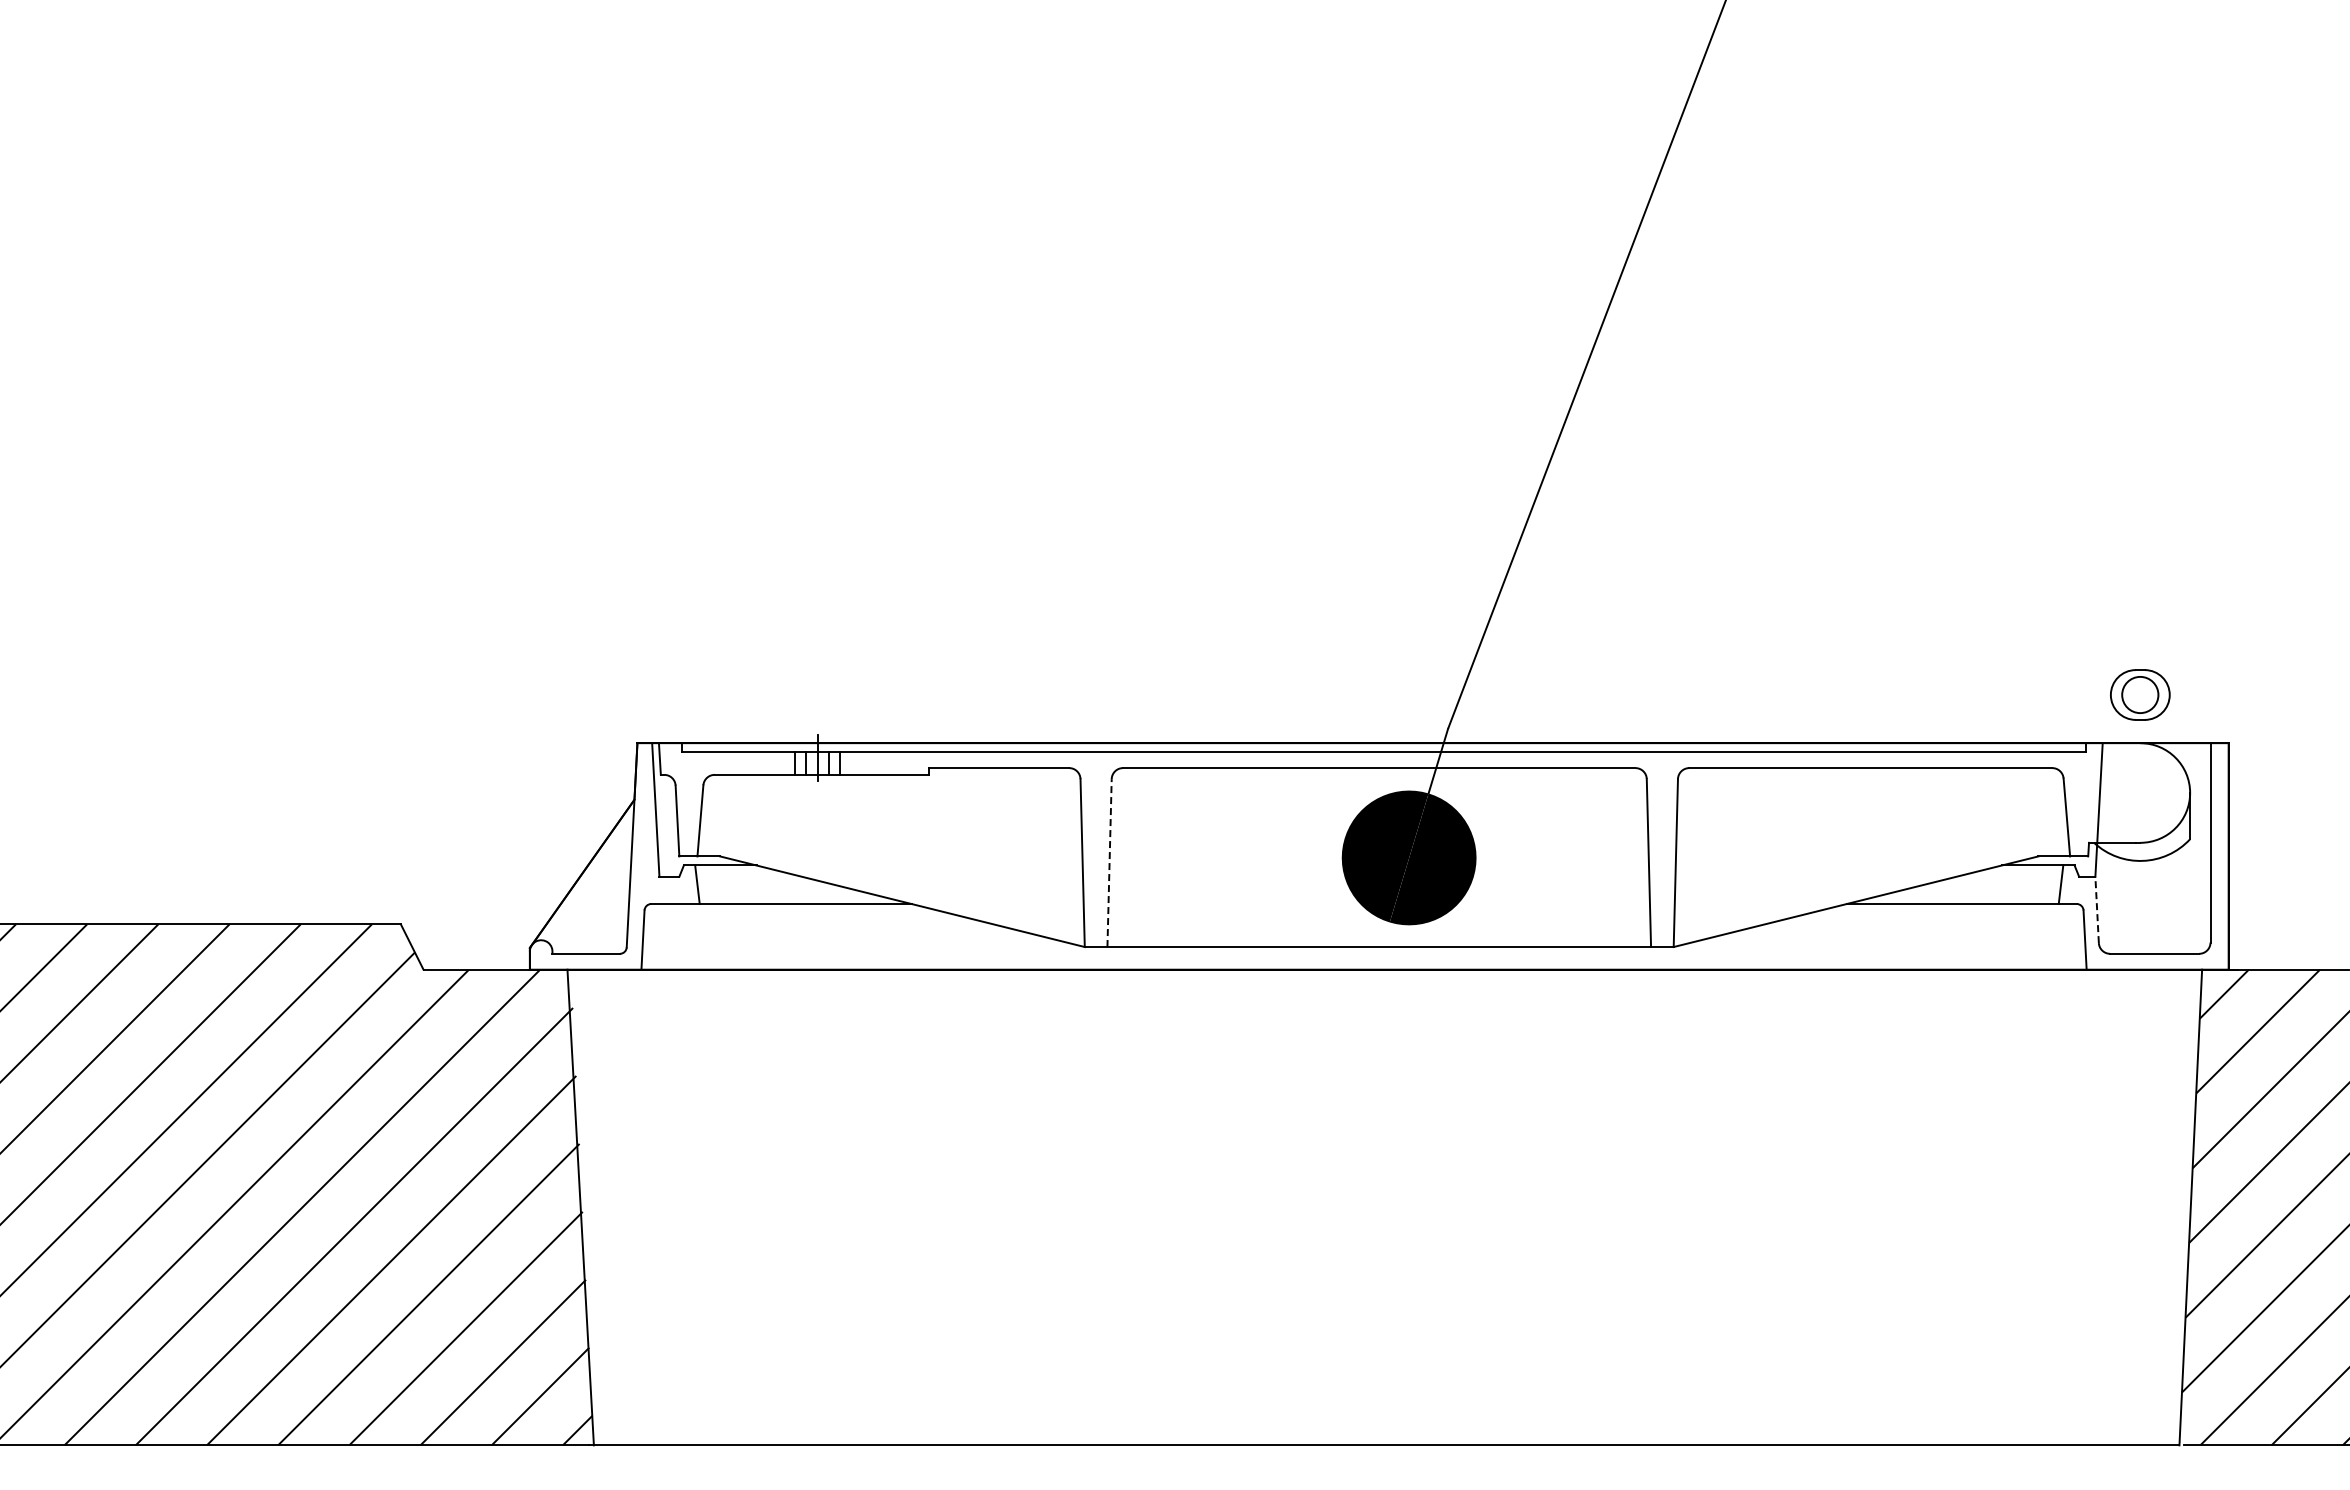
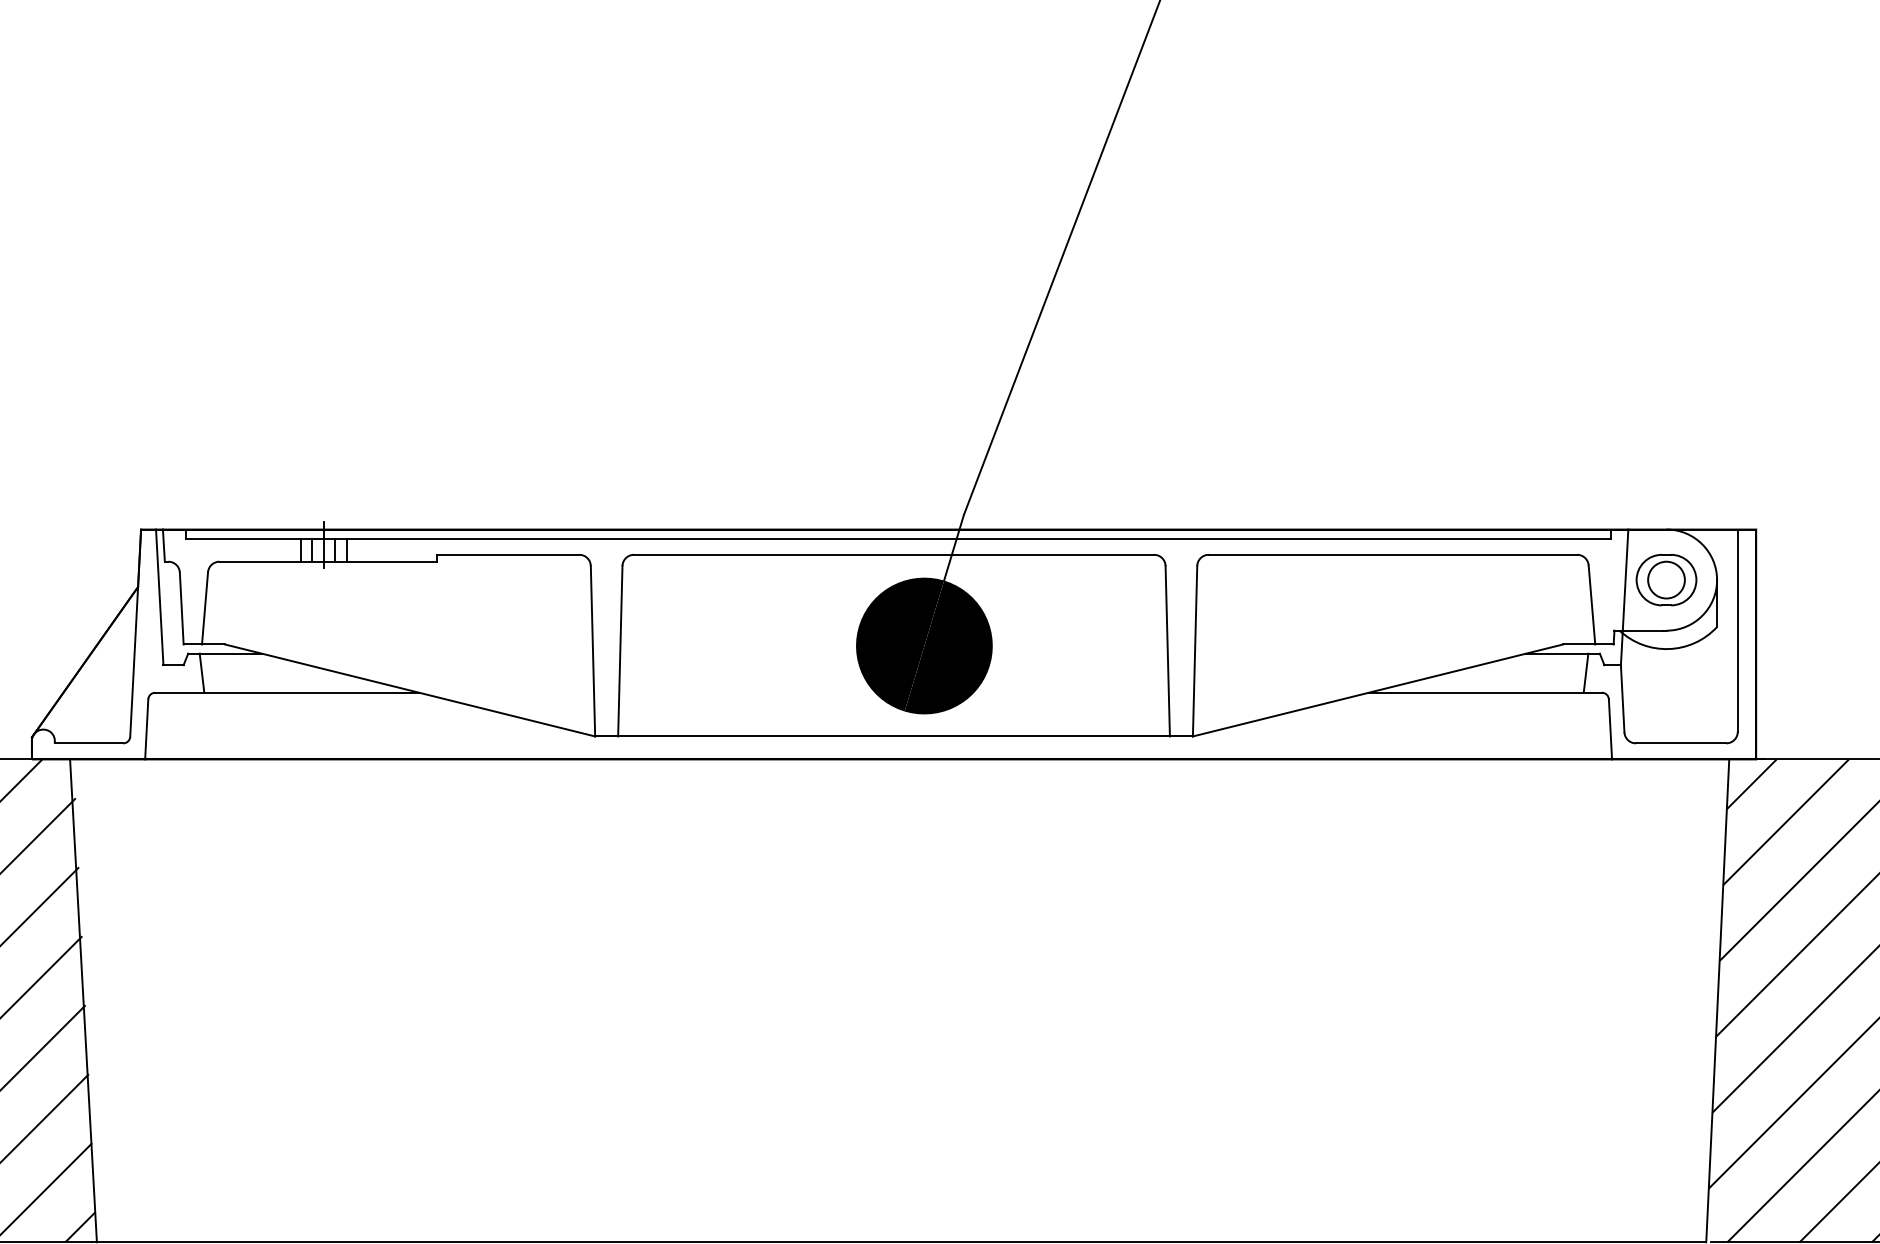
part: (2140, 694) -> (1666, 579), moved
line: (1109, 863) -> (620, 651), dashed -> solid
line: (2097, 909) -> (1623, 698), dashed -> solid

